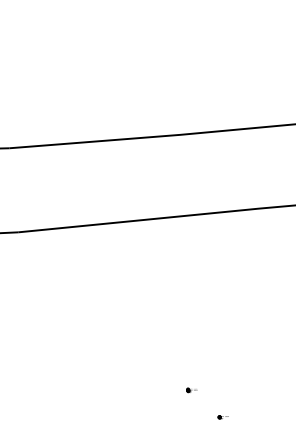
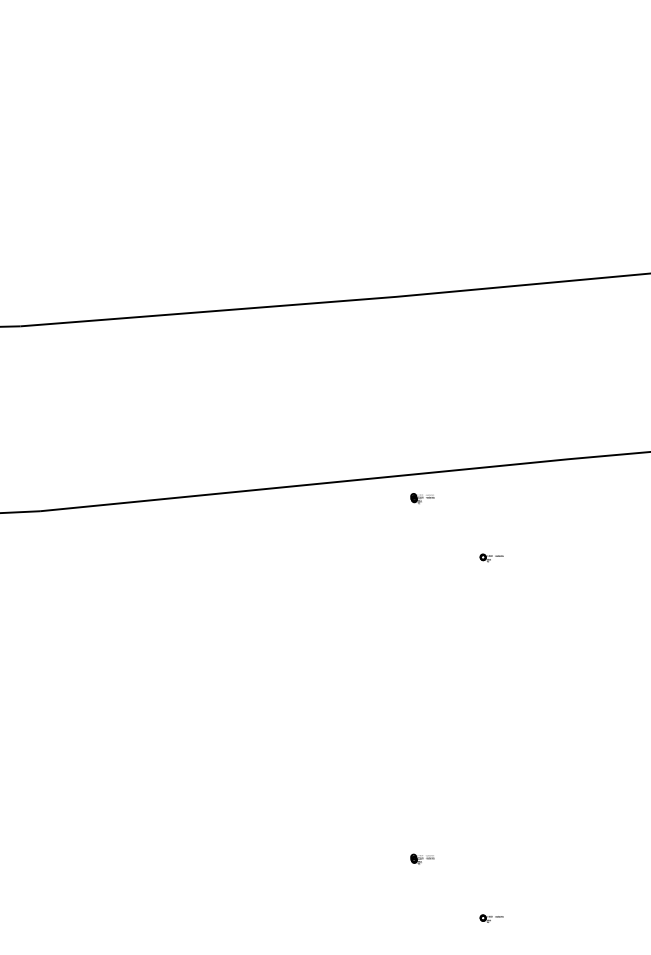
part: (218, 251) -> (480, 553), added

